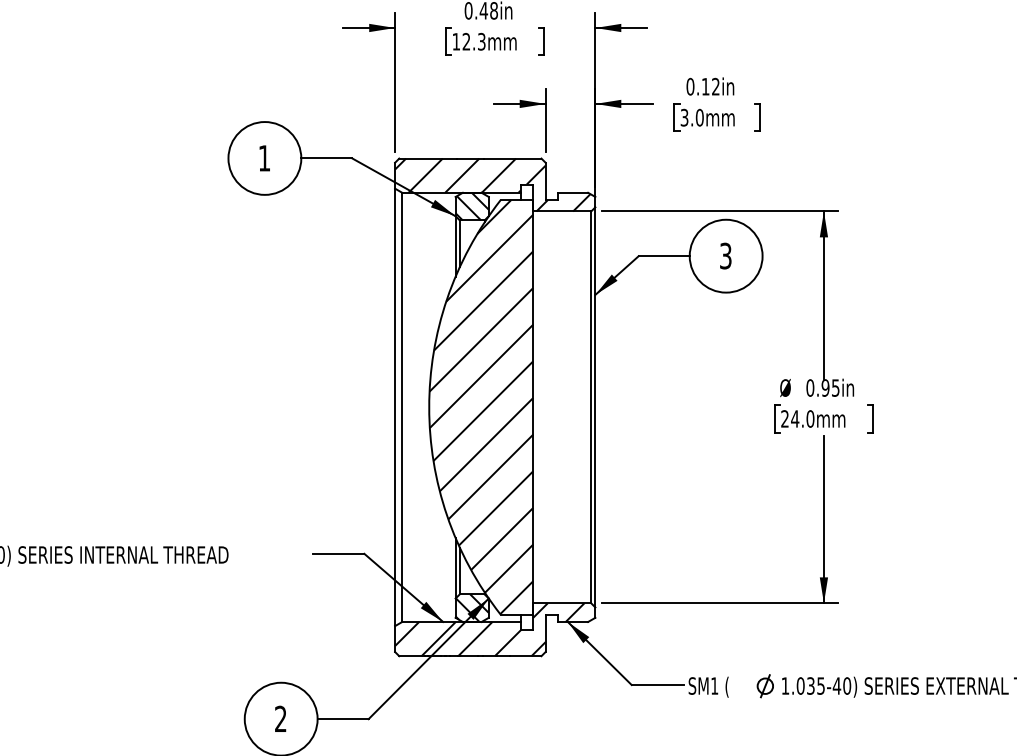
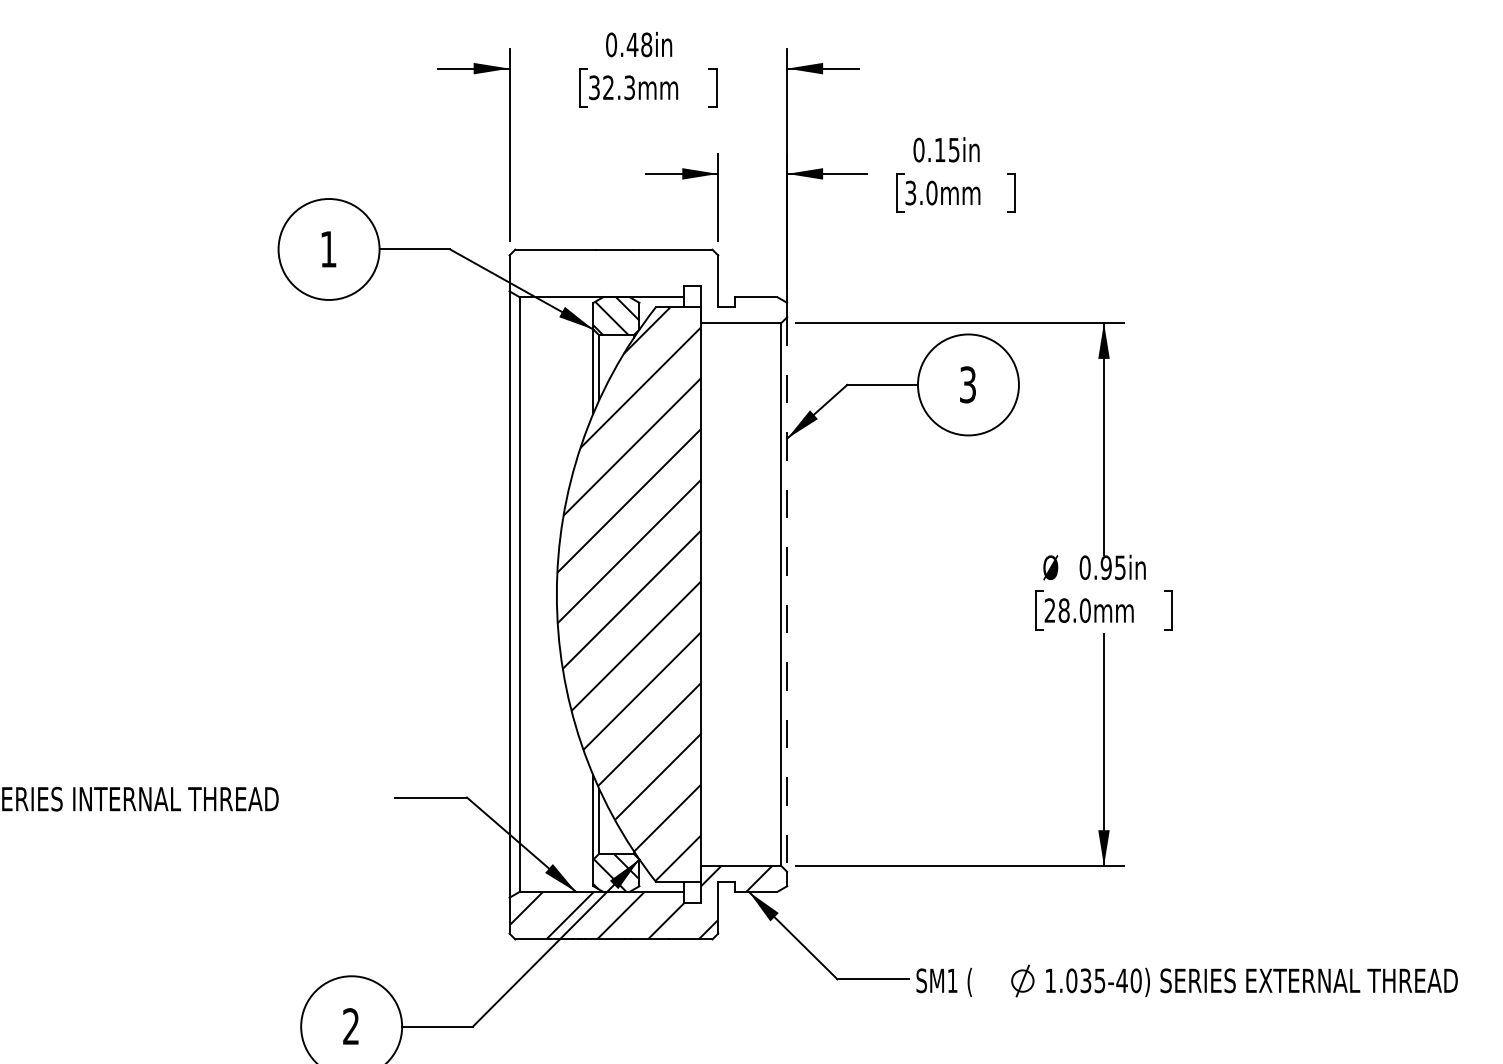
text: (456, 41) -> (594, 87), 12.3mm -> 32.3mm
text: (715, 86) -> (953, 149), 0.12in -> 0.15in
hatch: (492, 184) -> (644, 285), removed
line: (595, 408) -> (787, 595), solid -> dashed
text: (794, 418) -> (1063, 610), 24.0mm -> 28.0mm

